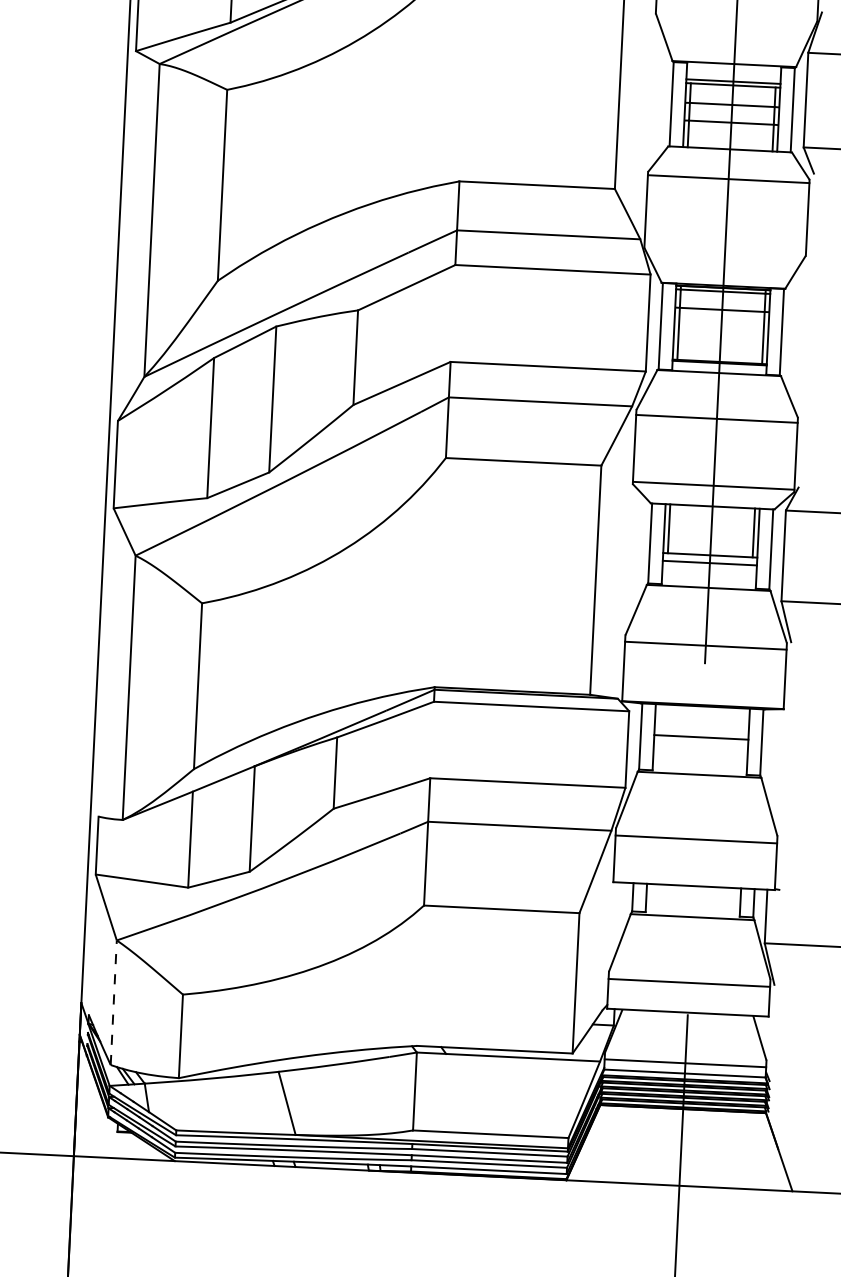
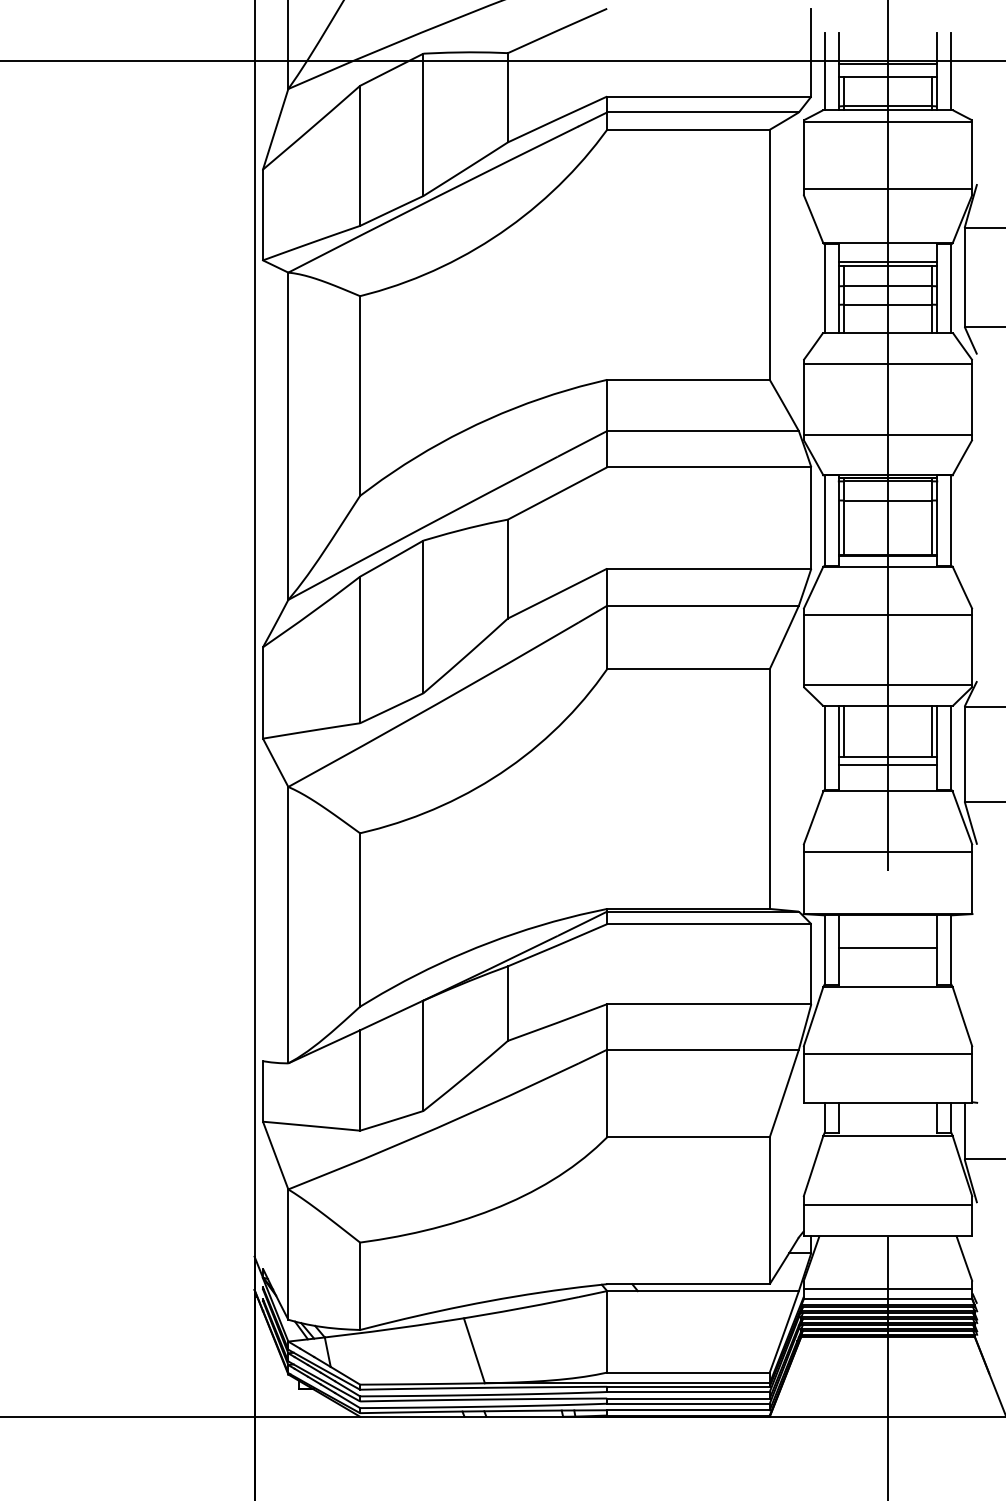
line: (736, 11) -> (887, 188), added
line: (724, 247) -> (887, 435), added
line: (113, 1002) -> (288, 1254), dashed -> solid

